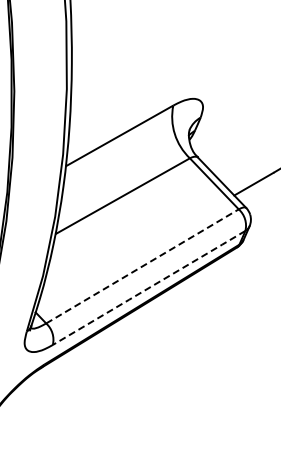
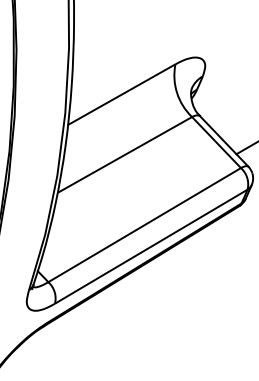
line: (142, 266) -> (144, 225), dashed -> solid
line: (149, 287) -> (151, 246), dashed -> solid

